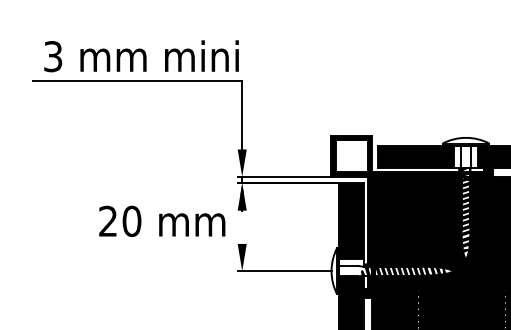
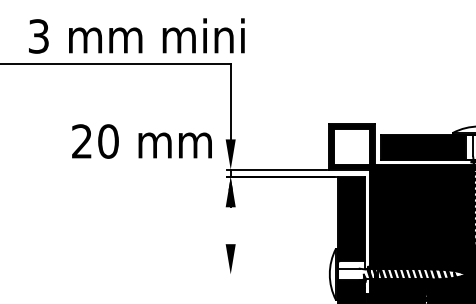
text: (141, 56) -> (136, 36), moved
text: (162, 220) -> (142, 140), moved
line: (284, 271) -> (277, 274), removed

